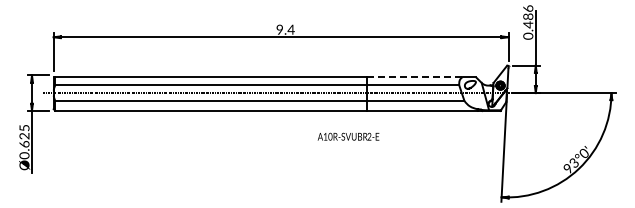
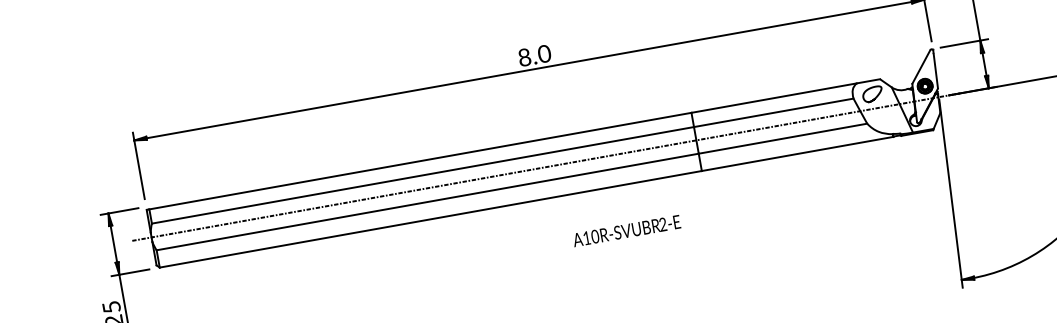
text: (285, 29) -> (534, 55), 9.4 -> 8.0
line: (415, 77) -> (775, 98), dashed -> solid
text: (348, 136) -> (626, 230), moved

